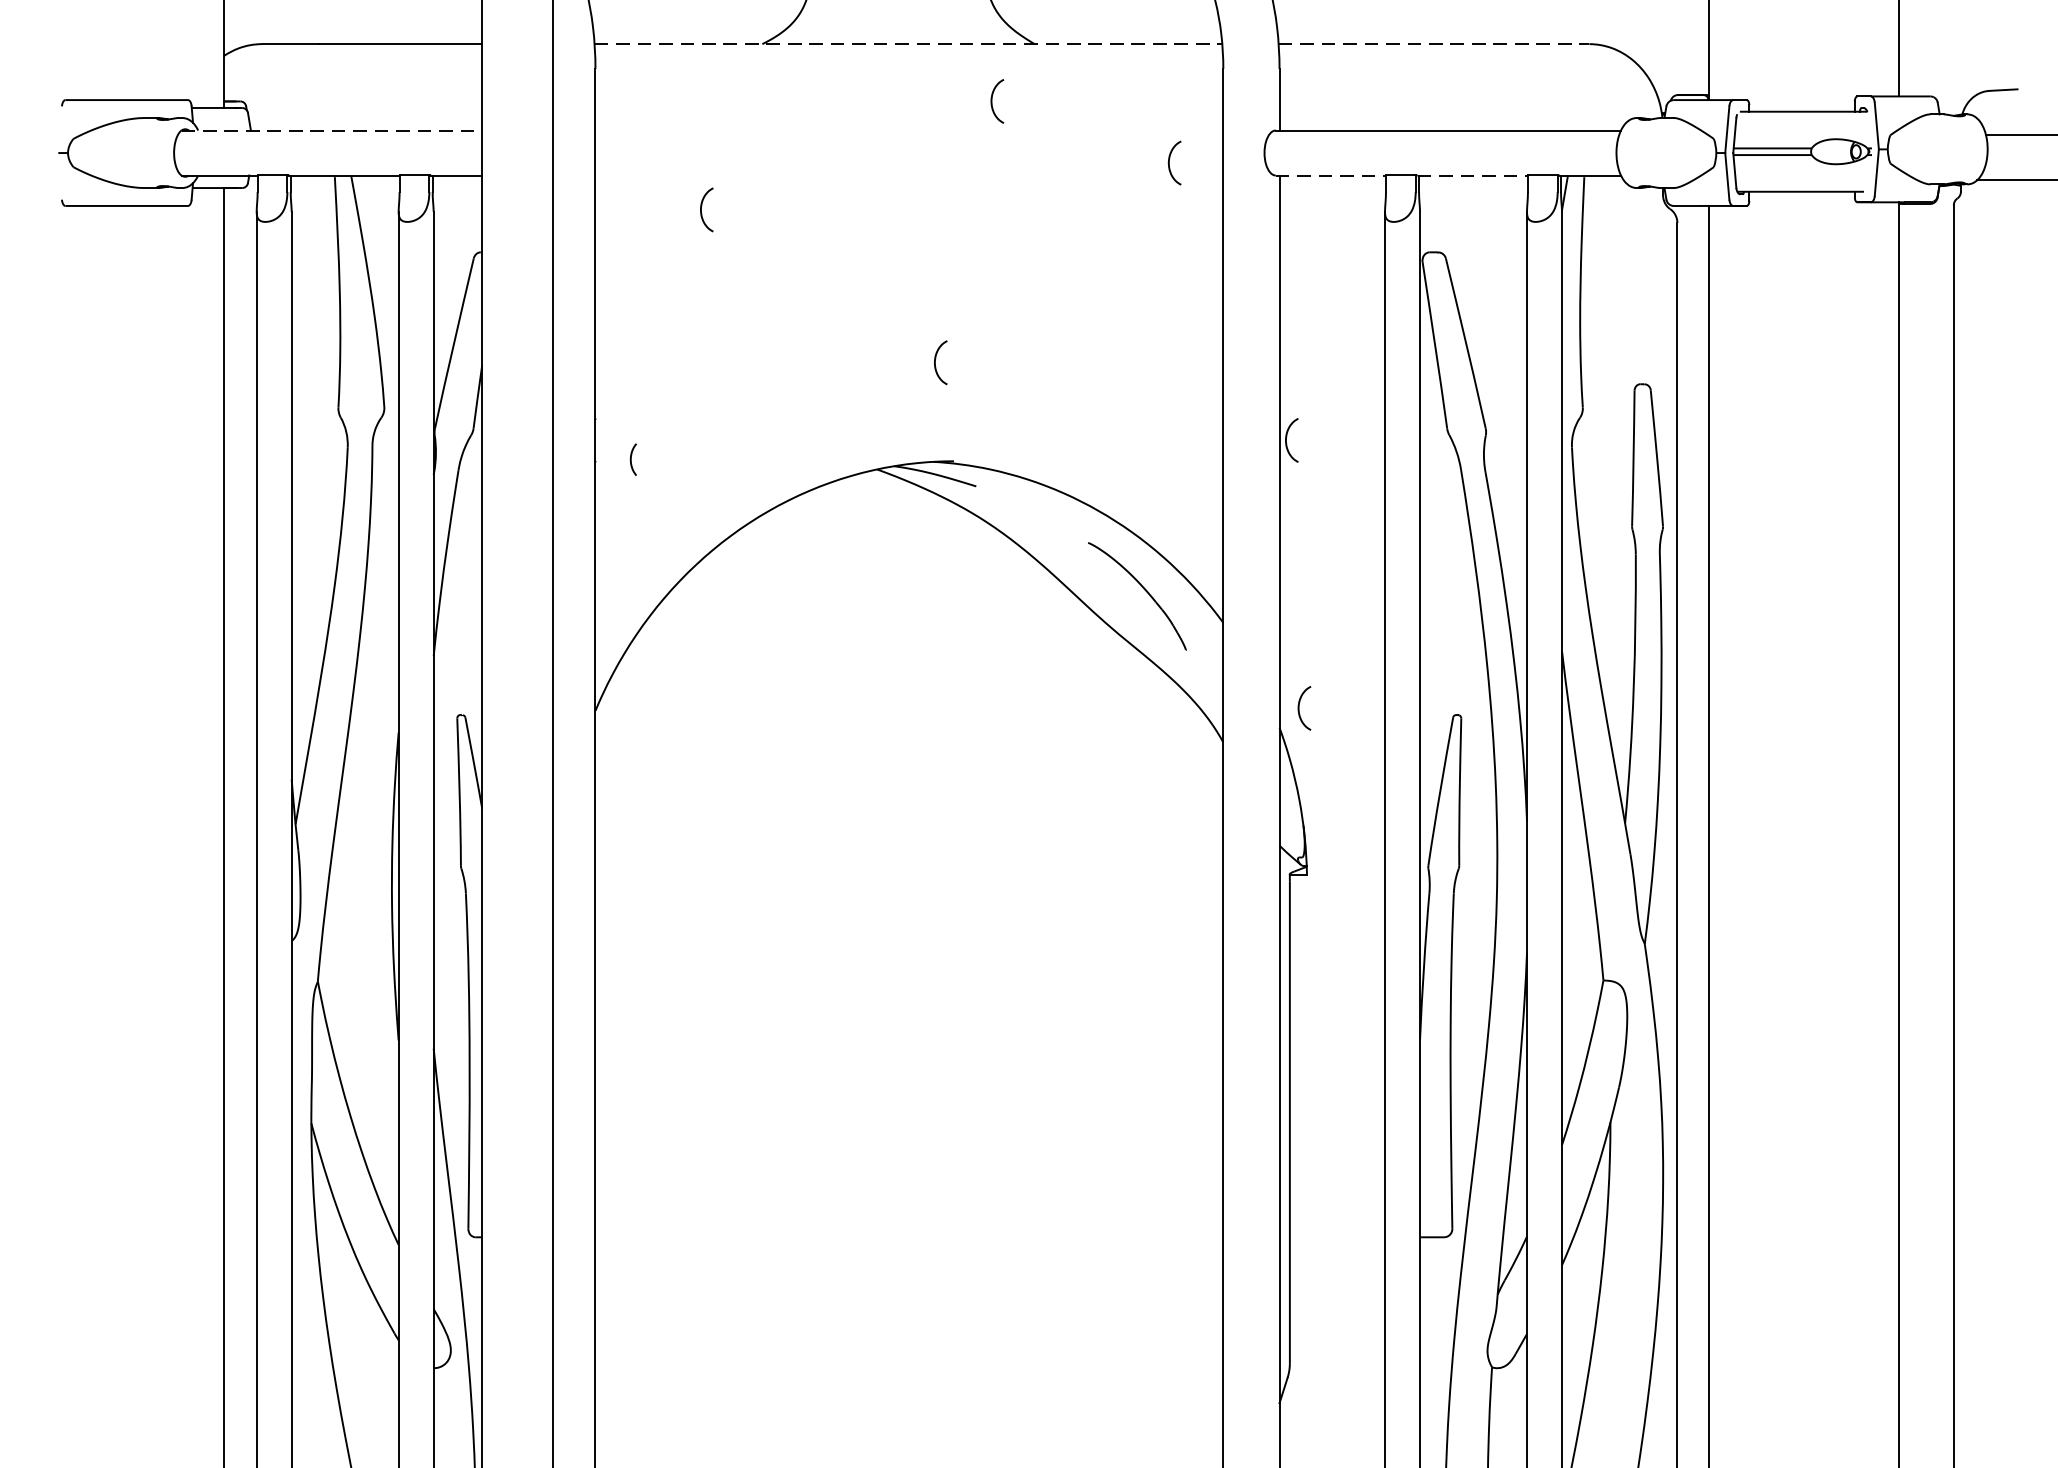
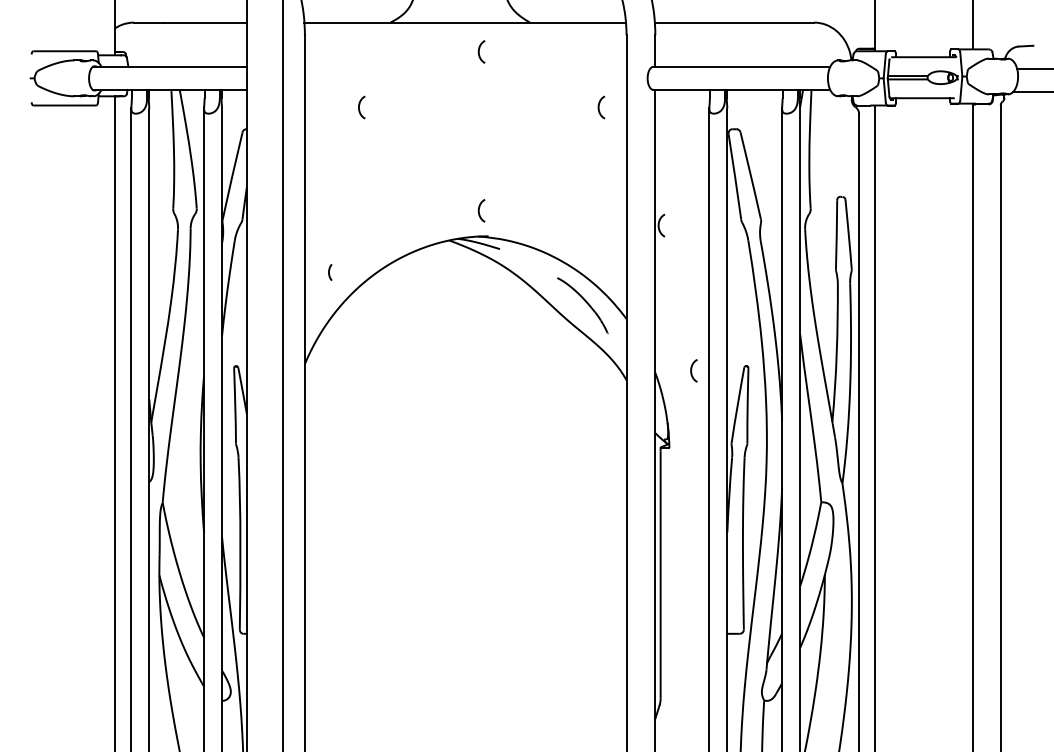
line: (908, 43) -> (465, 22), dashed -> solid
line: (1434, 43) -> (734, 22), dashed -> solid
curve: (992, 100) -> (479, 51), moved
line: (333, 129) -> (170, 66), dashed -> solid
curve: (1170, 163) -> (599, 107), moved
line: (1332, 174) -> (682, 89), dashed -> solid
line: (1473, 174) -> (754, 89), dashed -> solid
curve: (936, 362) -> (479, 210), moved
curve: (631, 459) -> (329, 272), moved
curve: (1301, 705) -> (692, 369), moved

